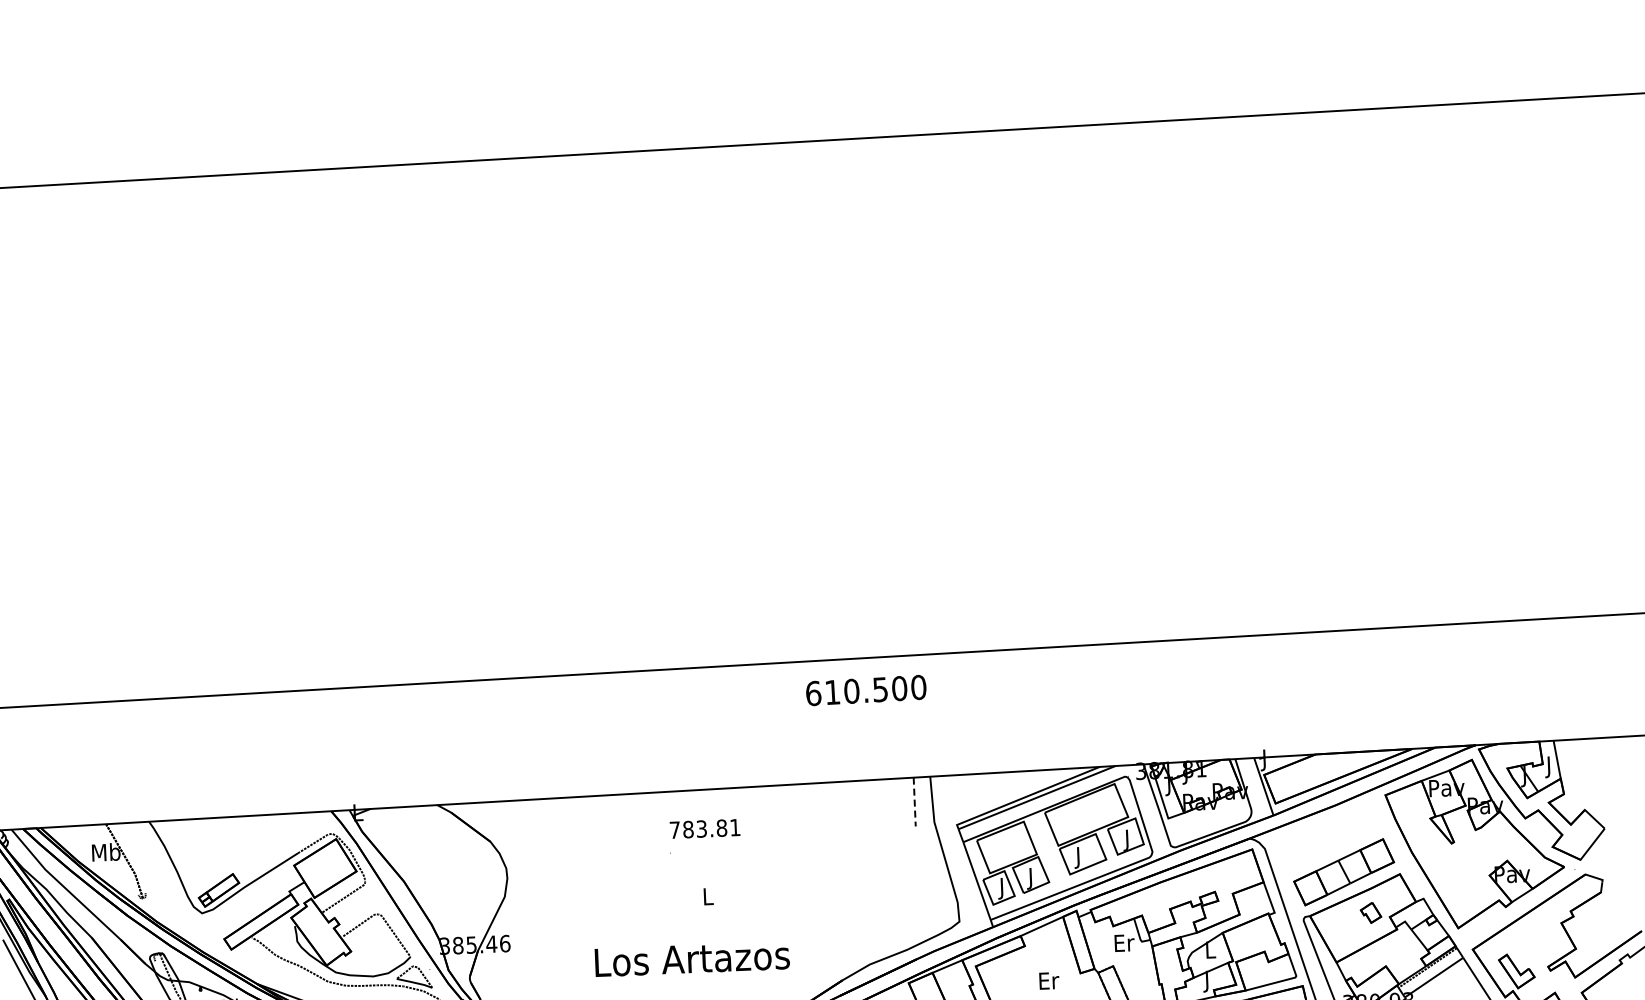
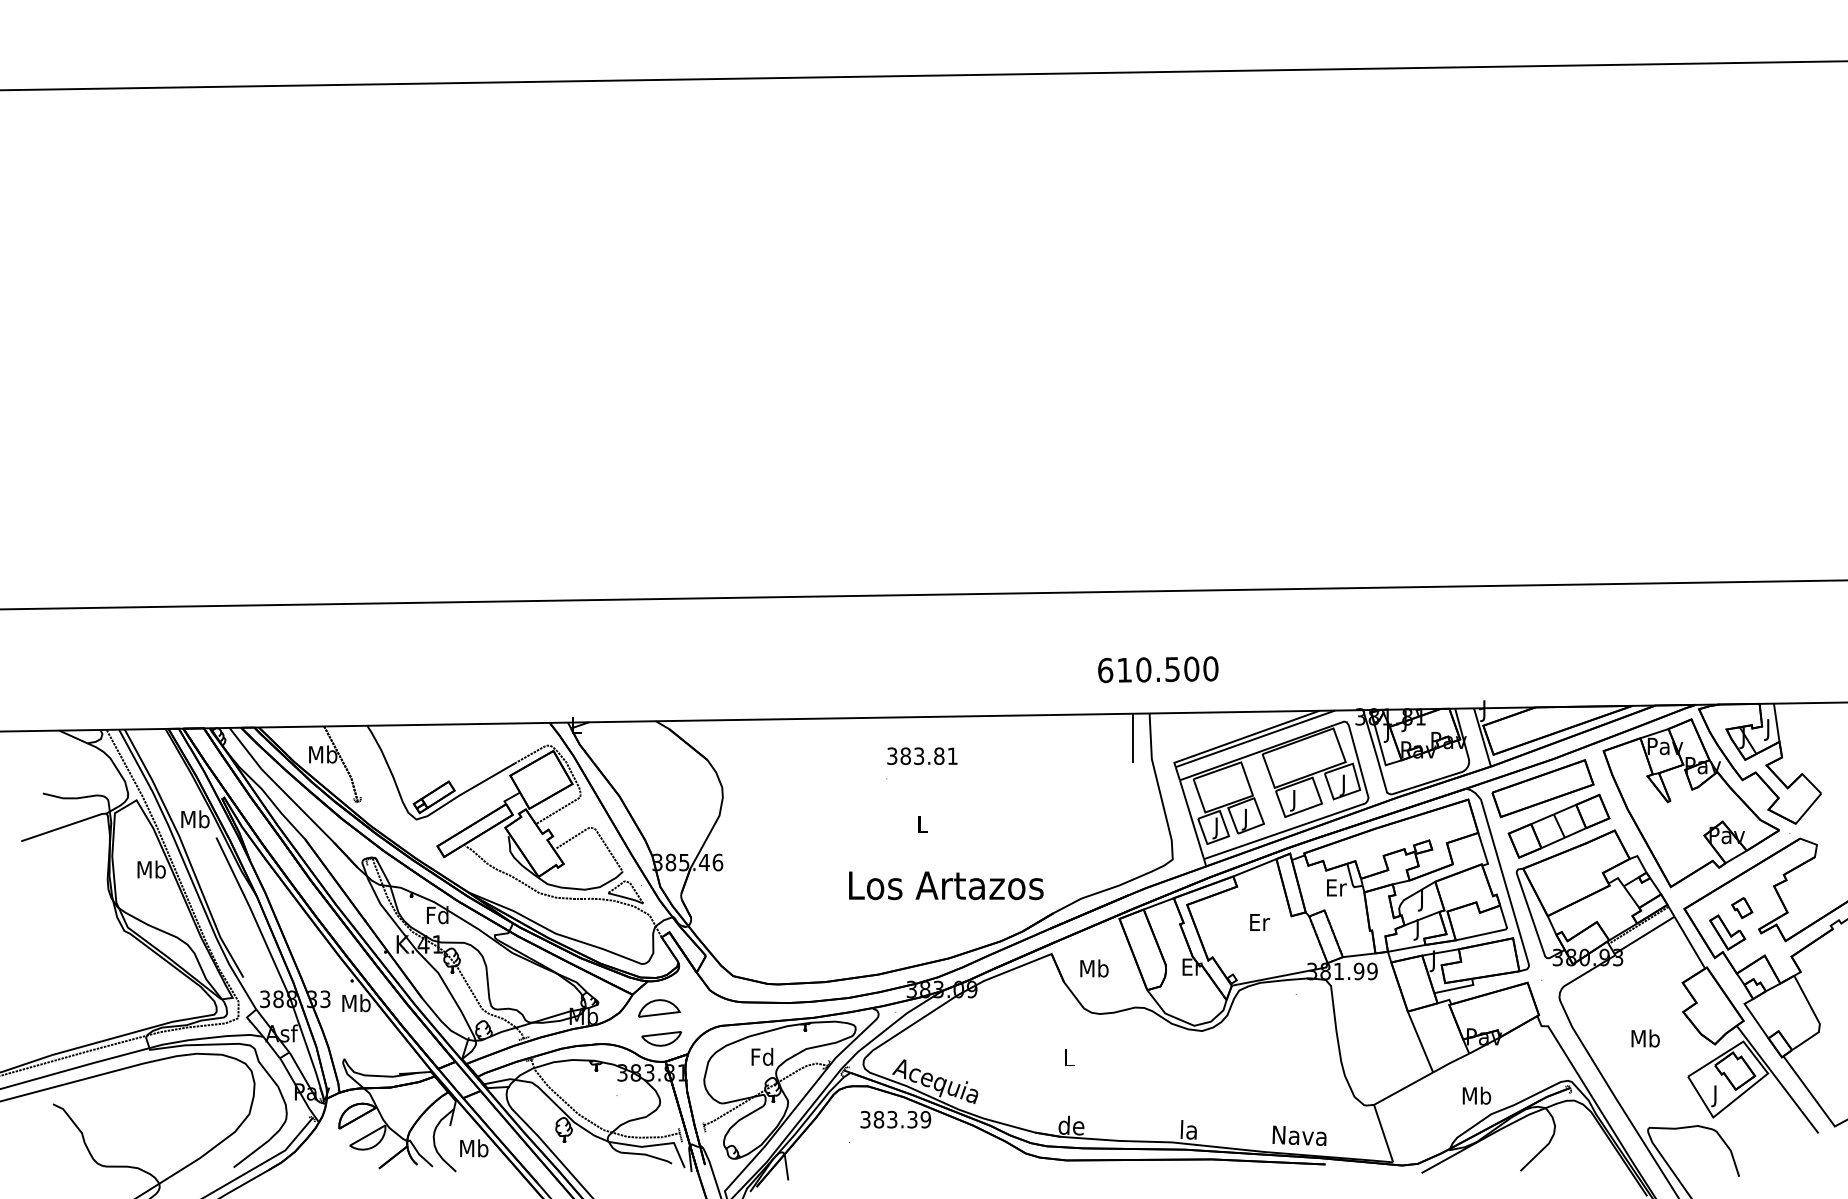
text: (866, 690) -> (1158, 669), moved
line: (915, 802) -> (1133, 738), dashed -> solid
text: (675, 829) -> (892, 755), 783.81 -> 383.81
part: (1325, 835) -> (1542, 788), added
part: (1371, 913) -> (1742, 908), moved
text: (1210, 952) -> (1422, 900), L -> J
text: (692, 958) -> (946, 885), moved

